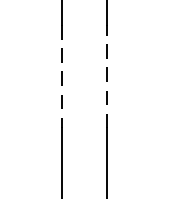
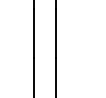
line: (62, 76) -> (34, 33), dashed -> solid
line: (106, 76) -> (55, 33), dashed -> solid

